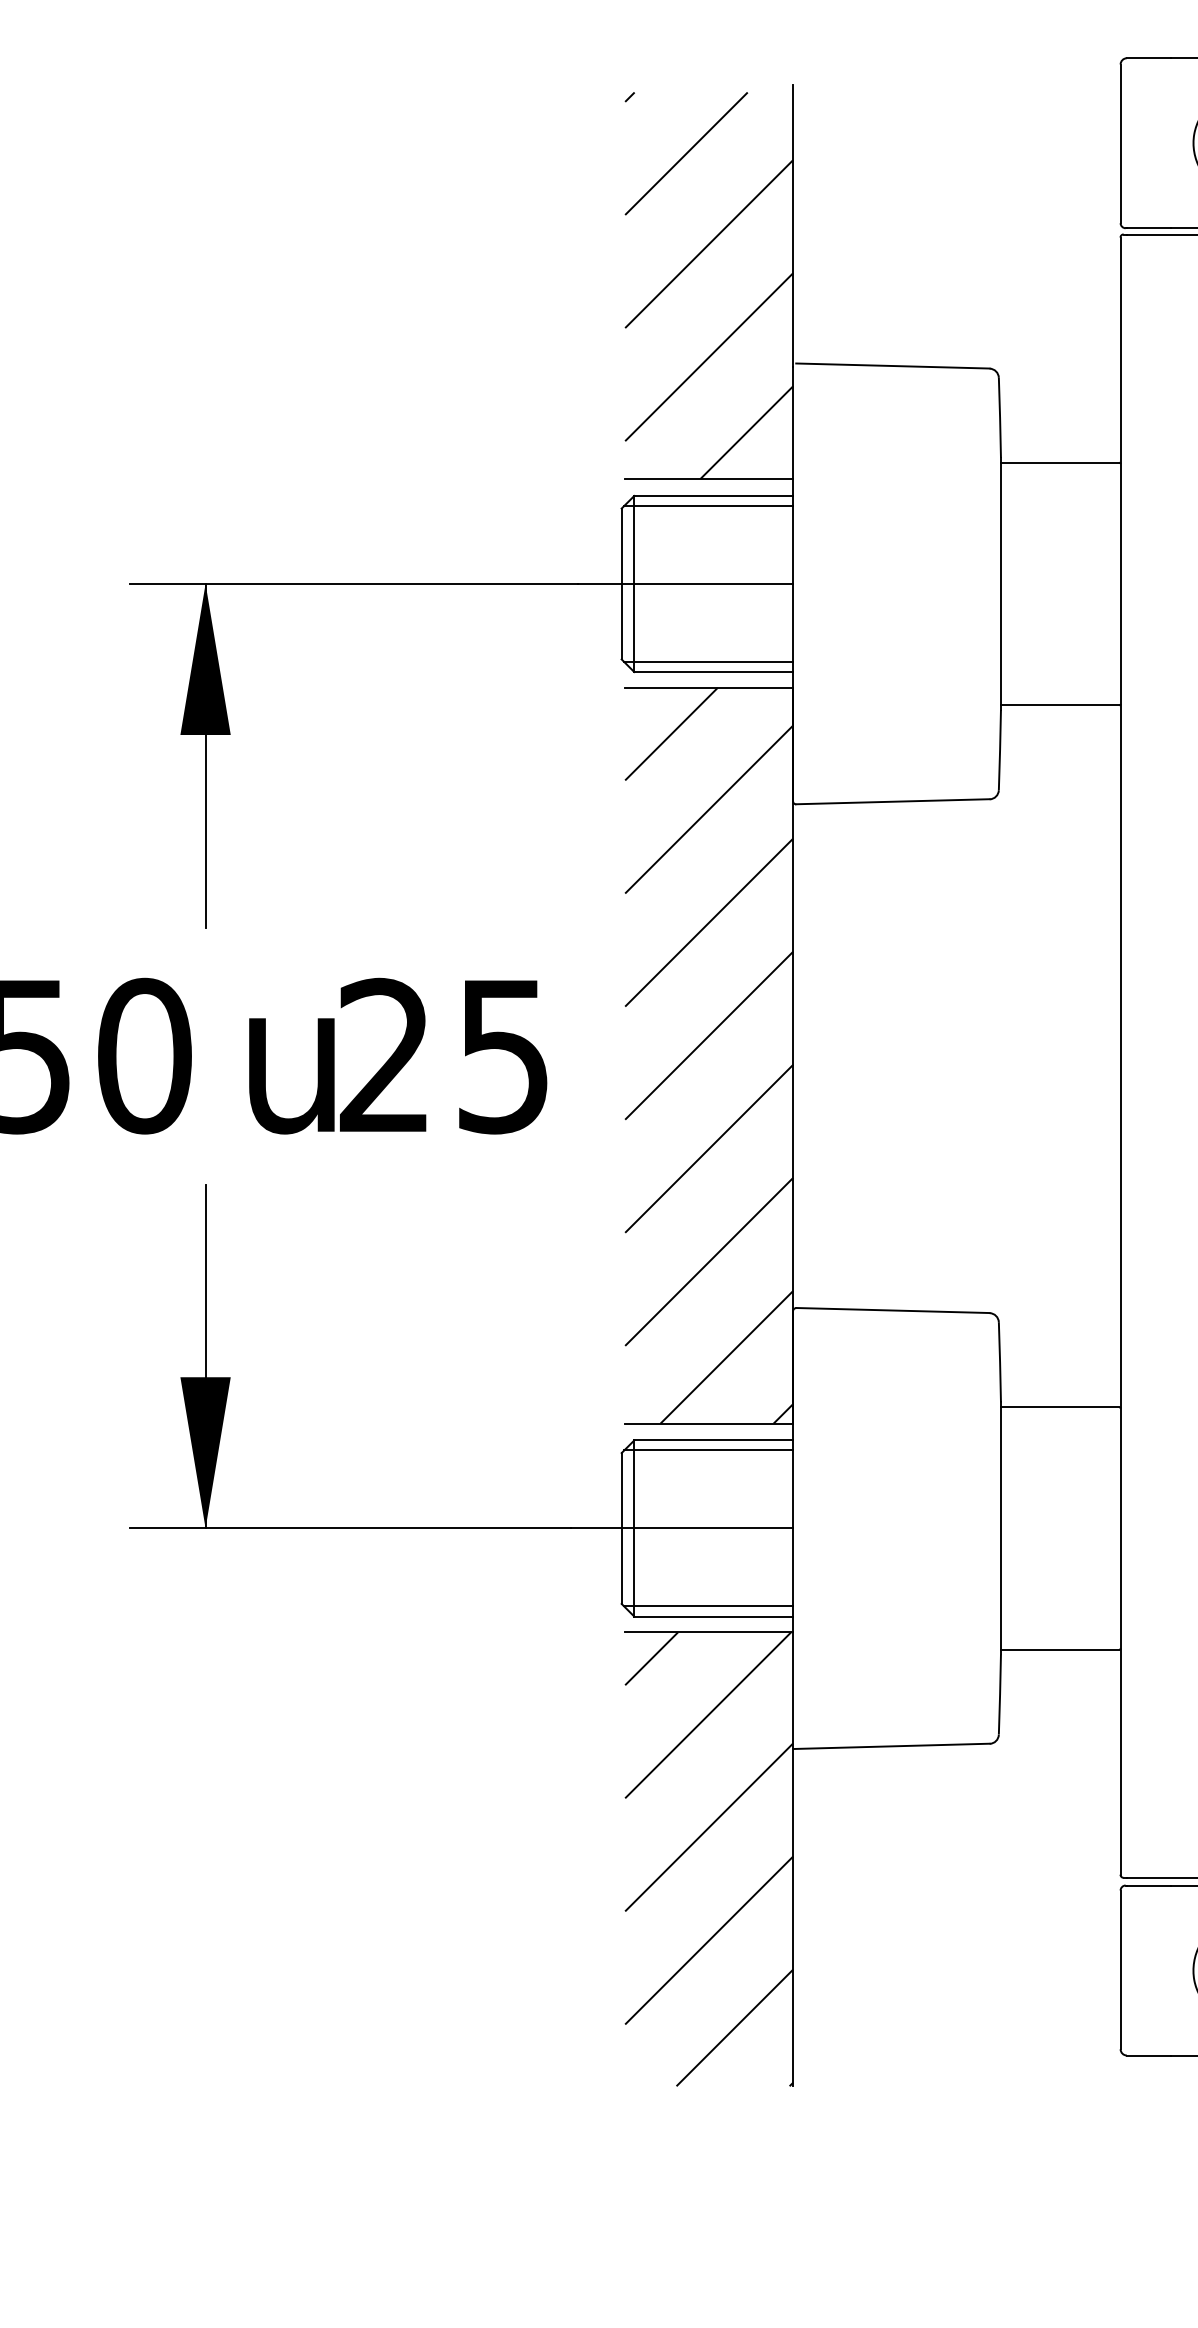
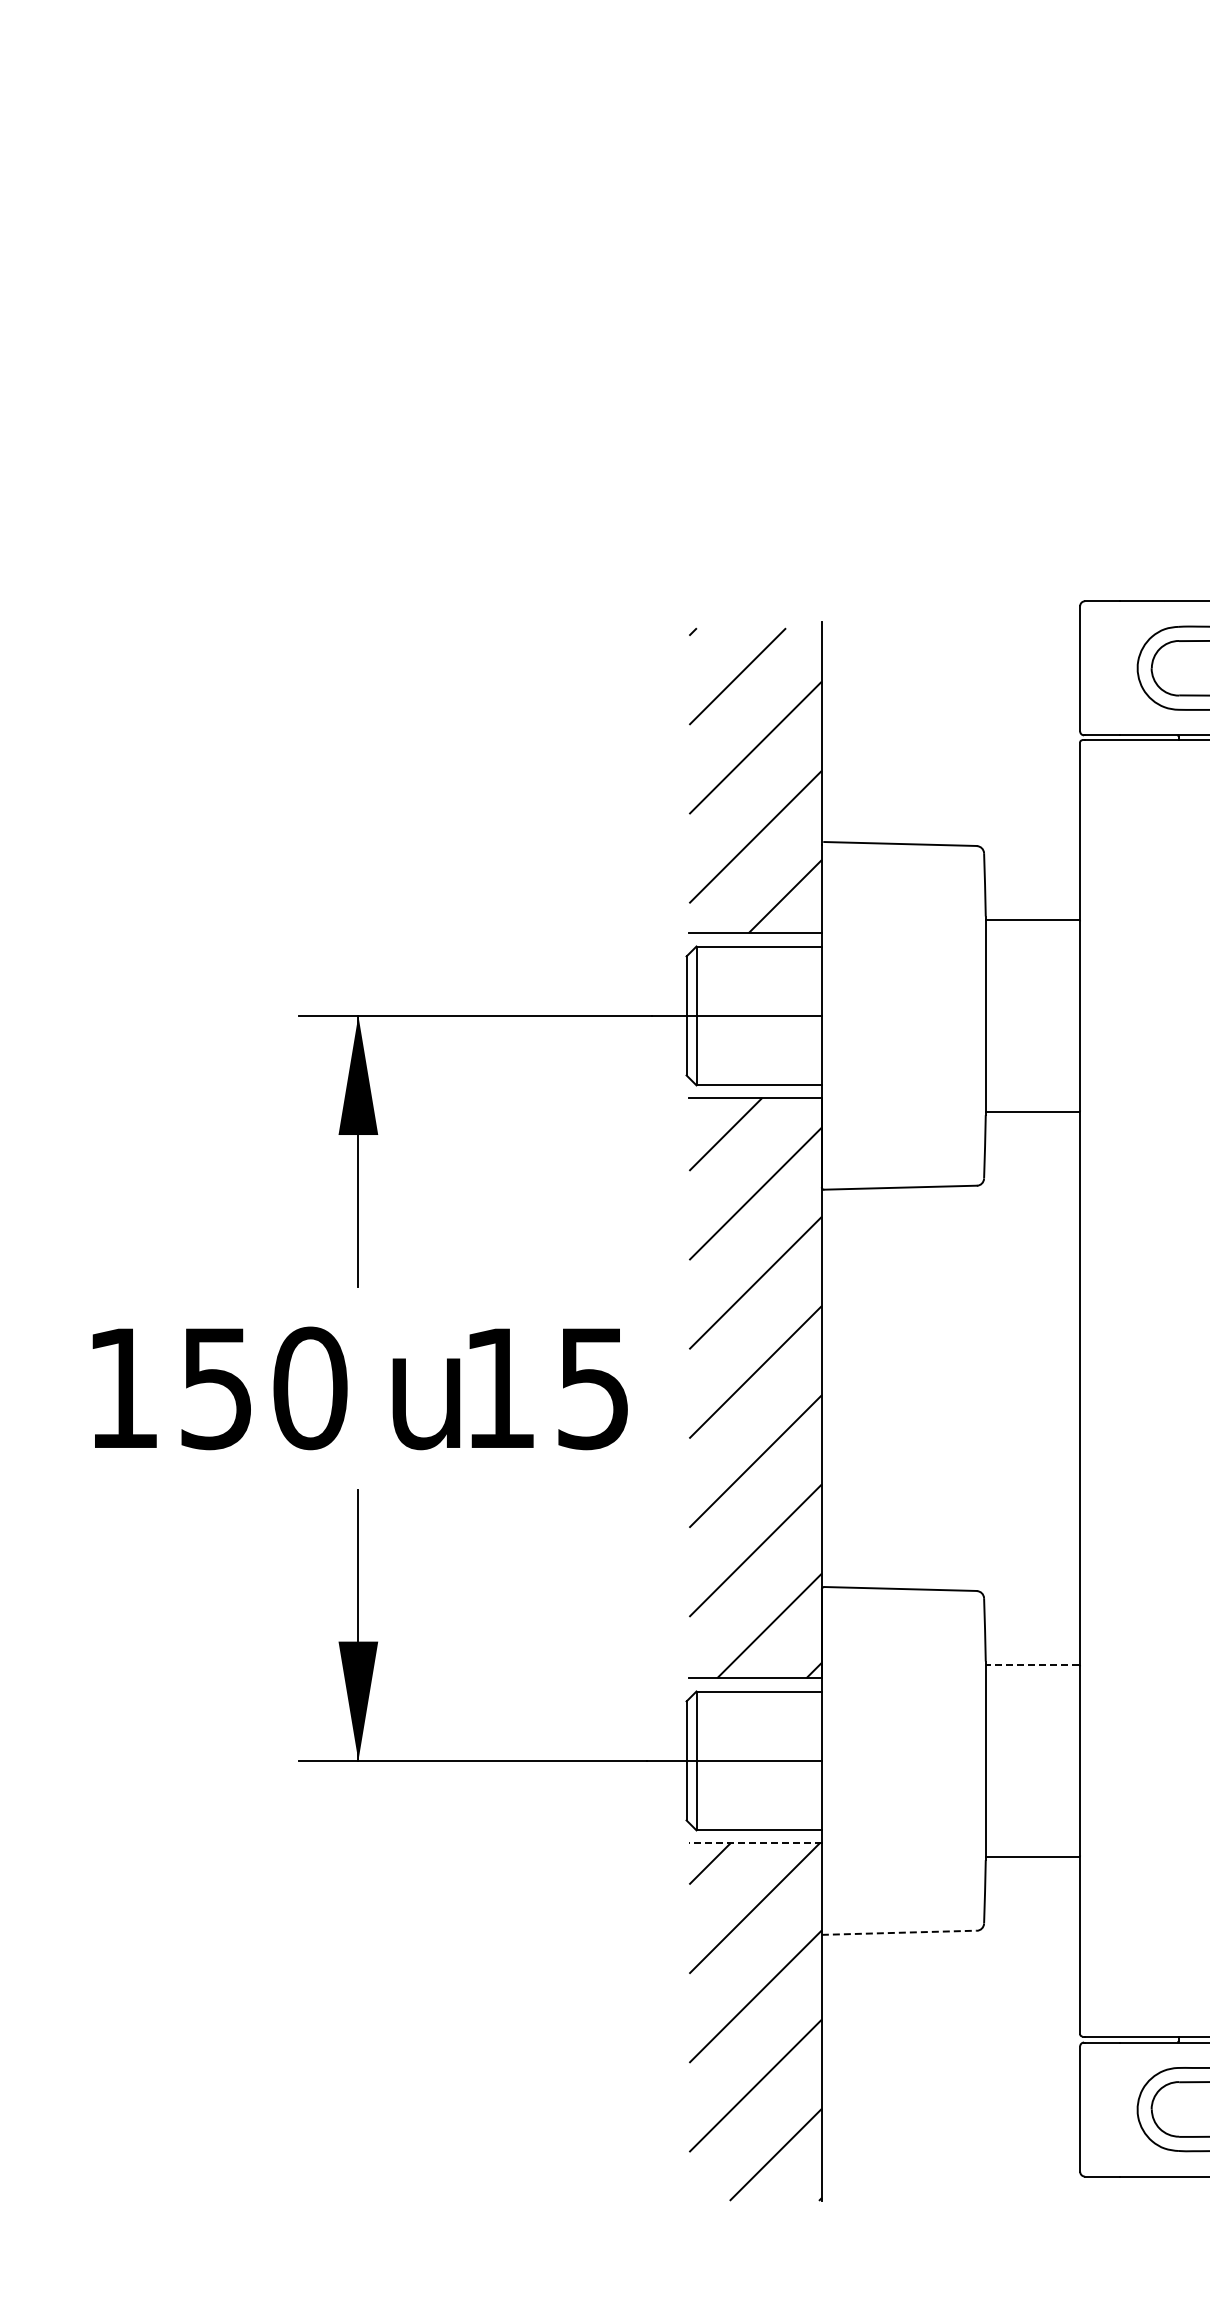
line: (707, 506) -> (754, 954), removed
line: (707, 662) -> (754, 1077), removed
text: (383, 1053) -> (498, 1386), 25 -> 15
line: (1060, 1407) -> (1032, 1665), solid -> dashed
line: (707, 1450) -> (754, 1699), removed
line: (707, 1606) -> (754, 1822), removed
line: (709, 1631) -> (755, 1842), solid -> dashed
line: (891, 1746) -> (899, 1932), solid -> dashed

